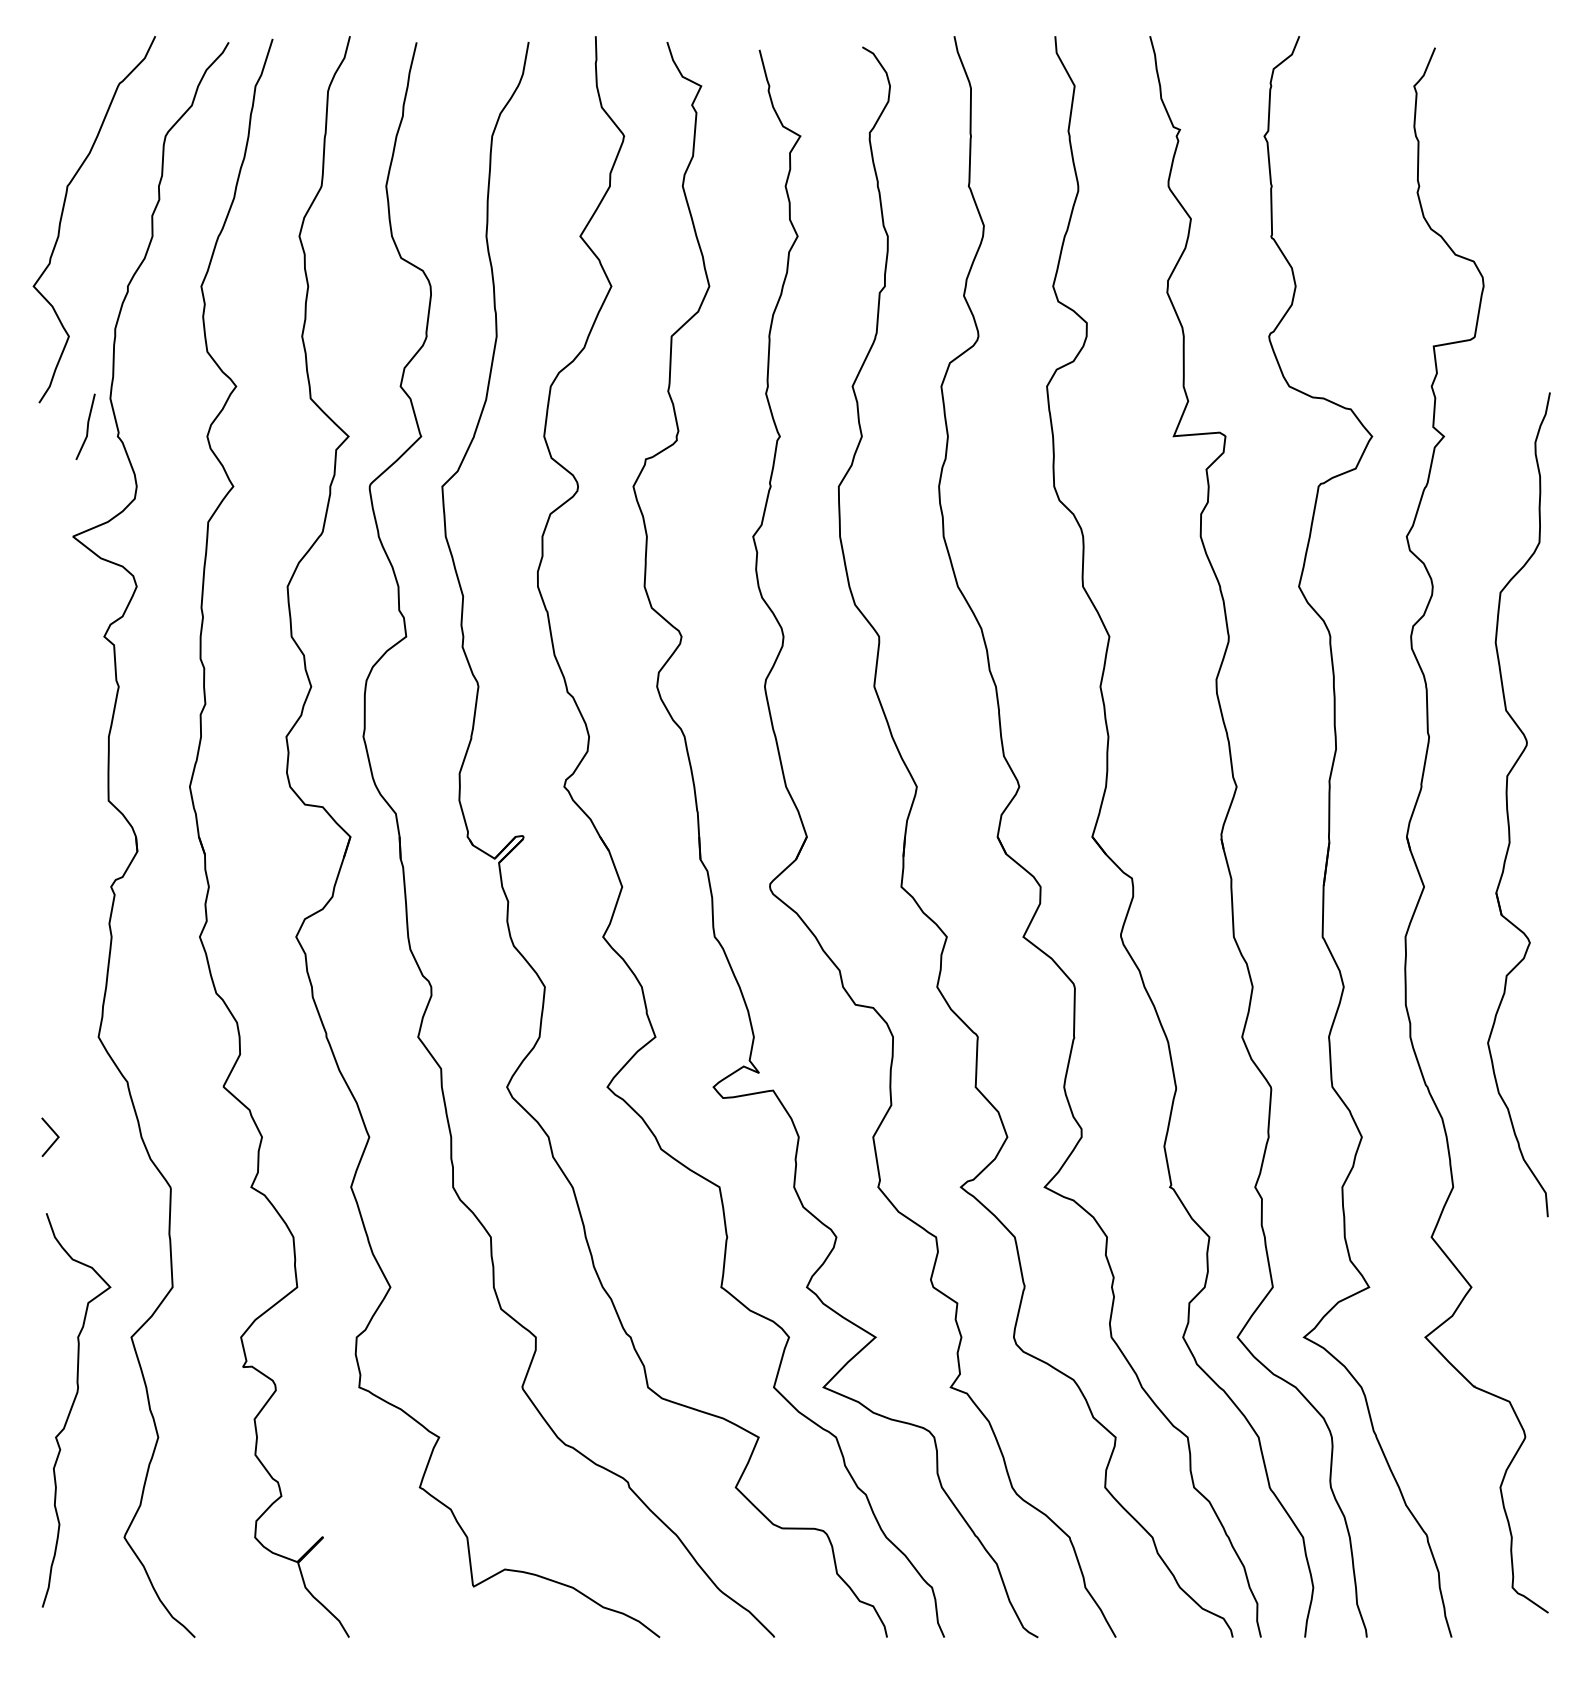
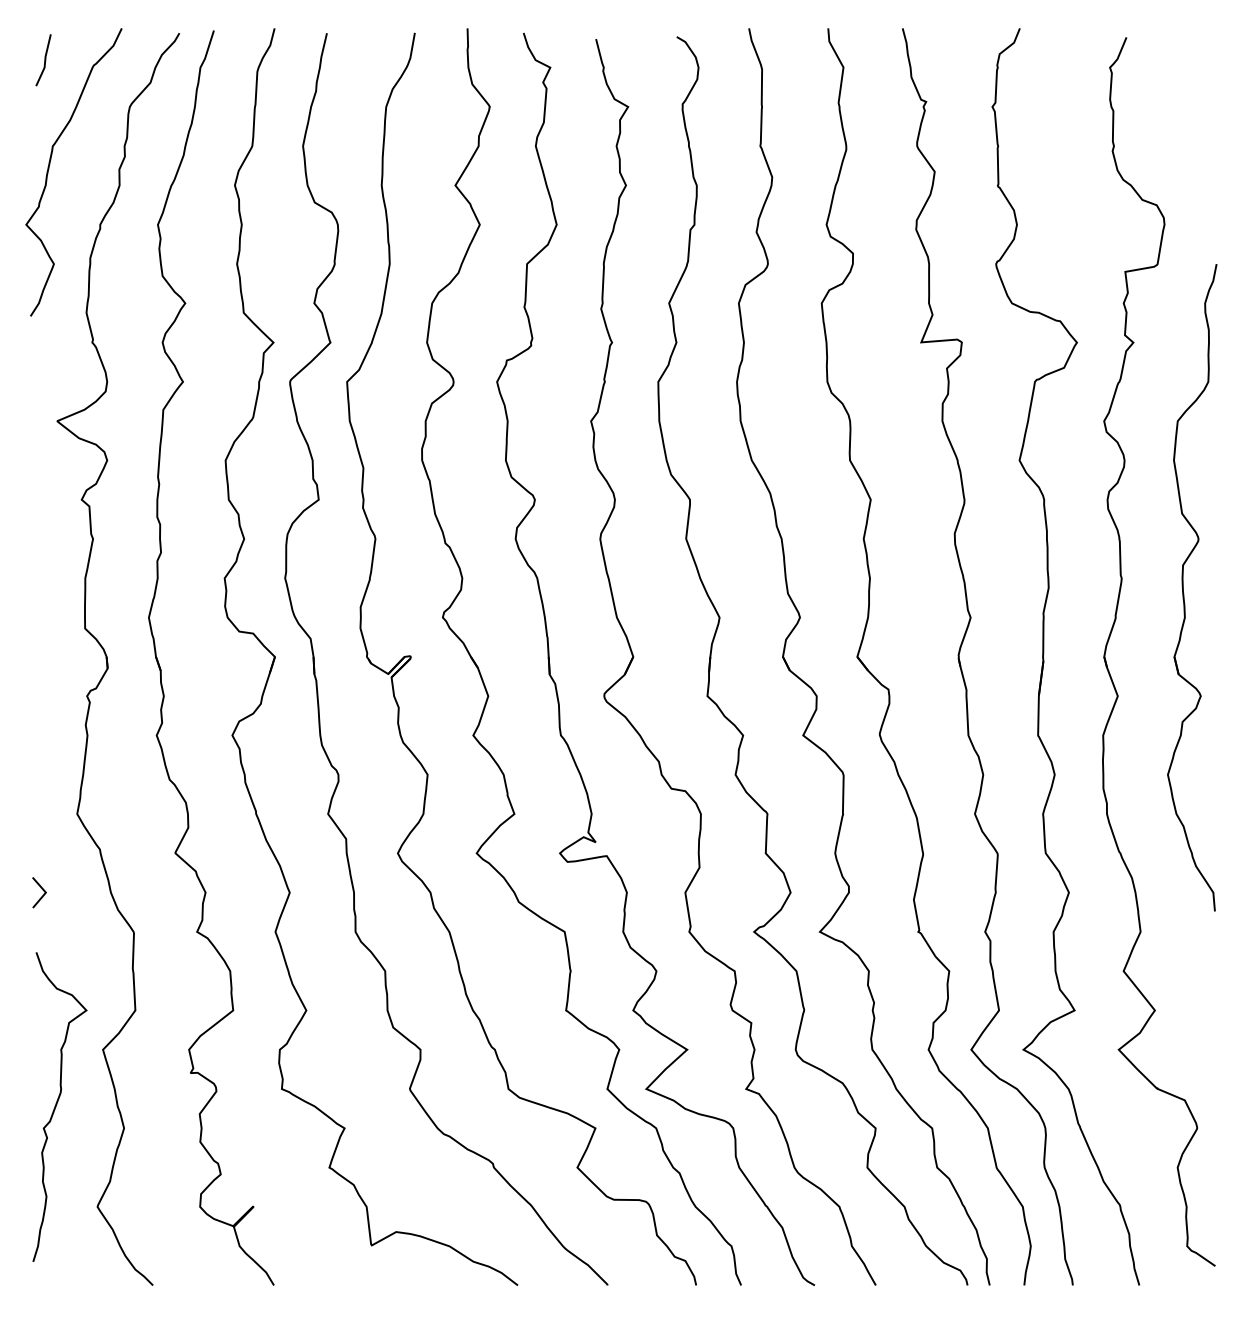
line: (86, 427) -> (44, 60), moved
part: (1507, 804) -> (1183, 587), moved

